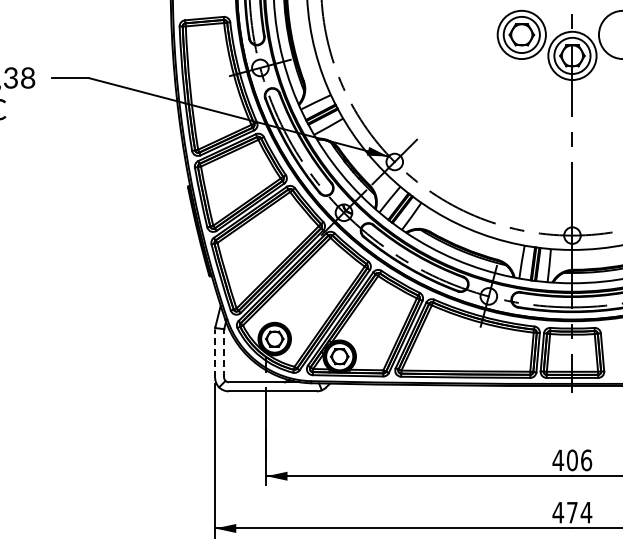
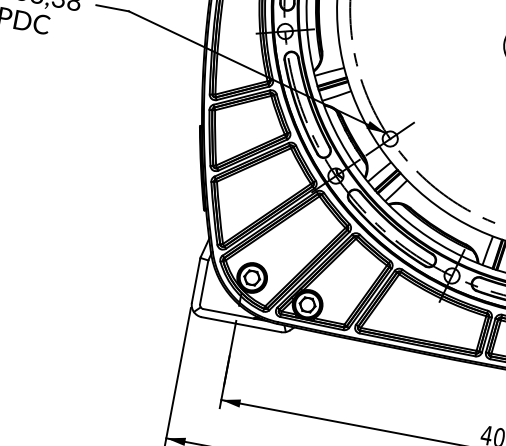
line: (215, 353) -> (196, 280), dashed -> solid
line: (224, 353) -> (204, 282), dashed -> solid

